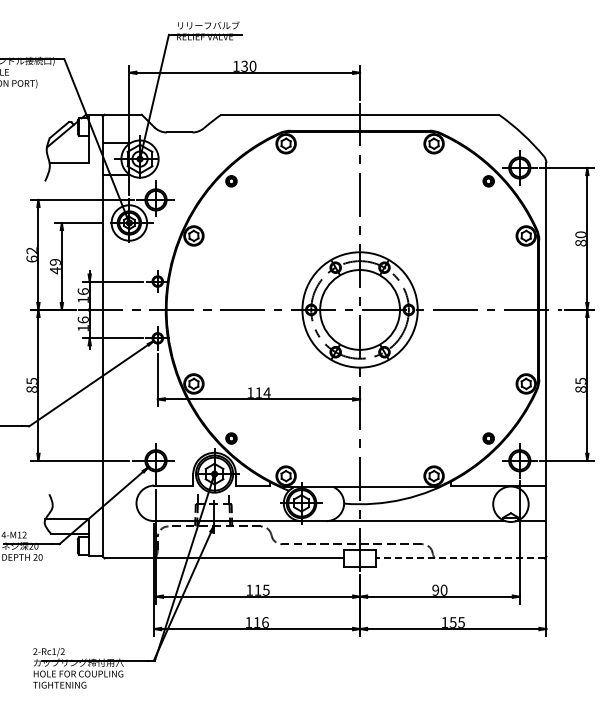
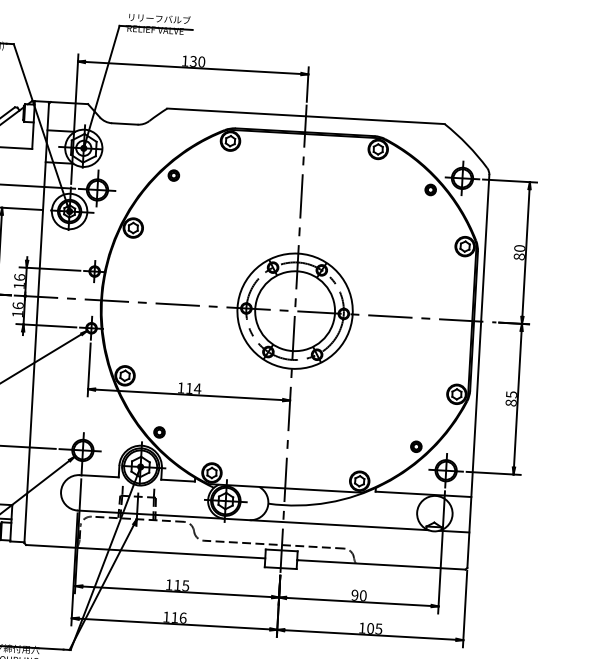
line: (460, 558) -> (381, 564), dashed -> solid
text: (452, 622) -> (369, 628), 155 -> 105

